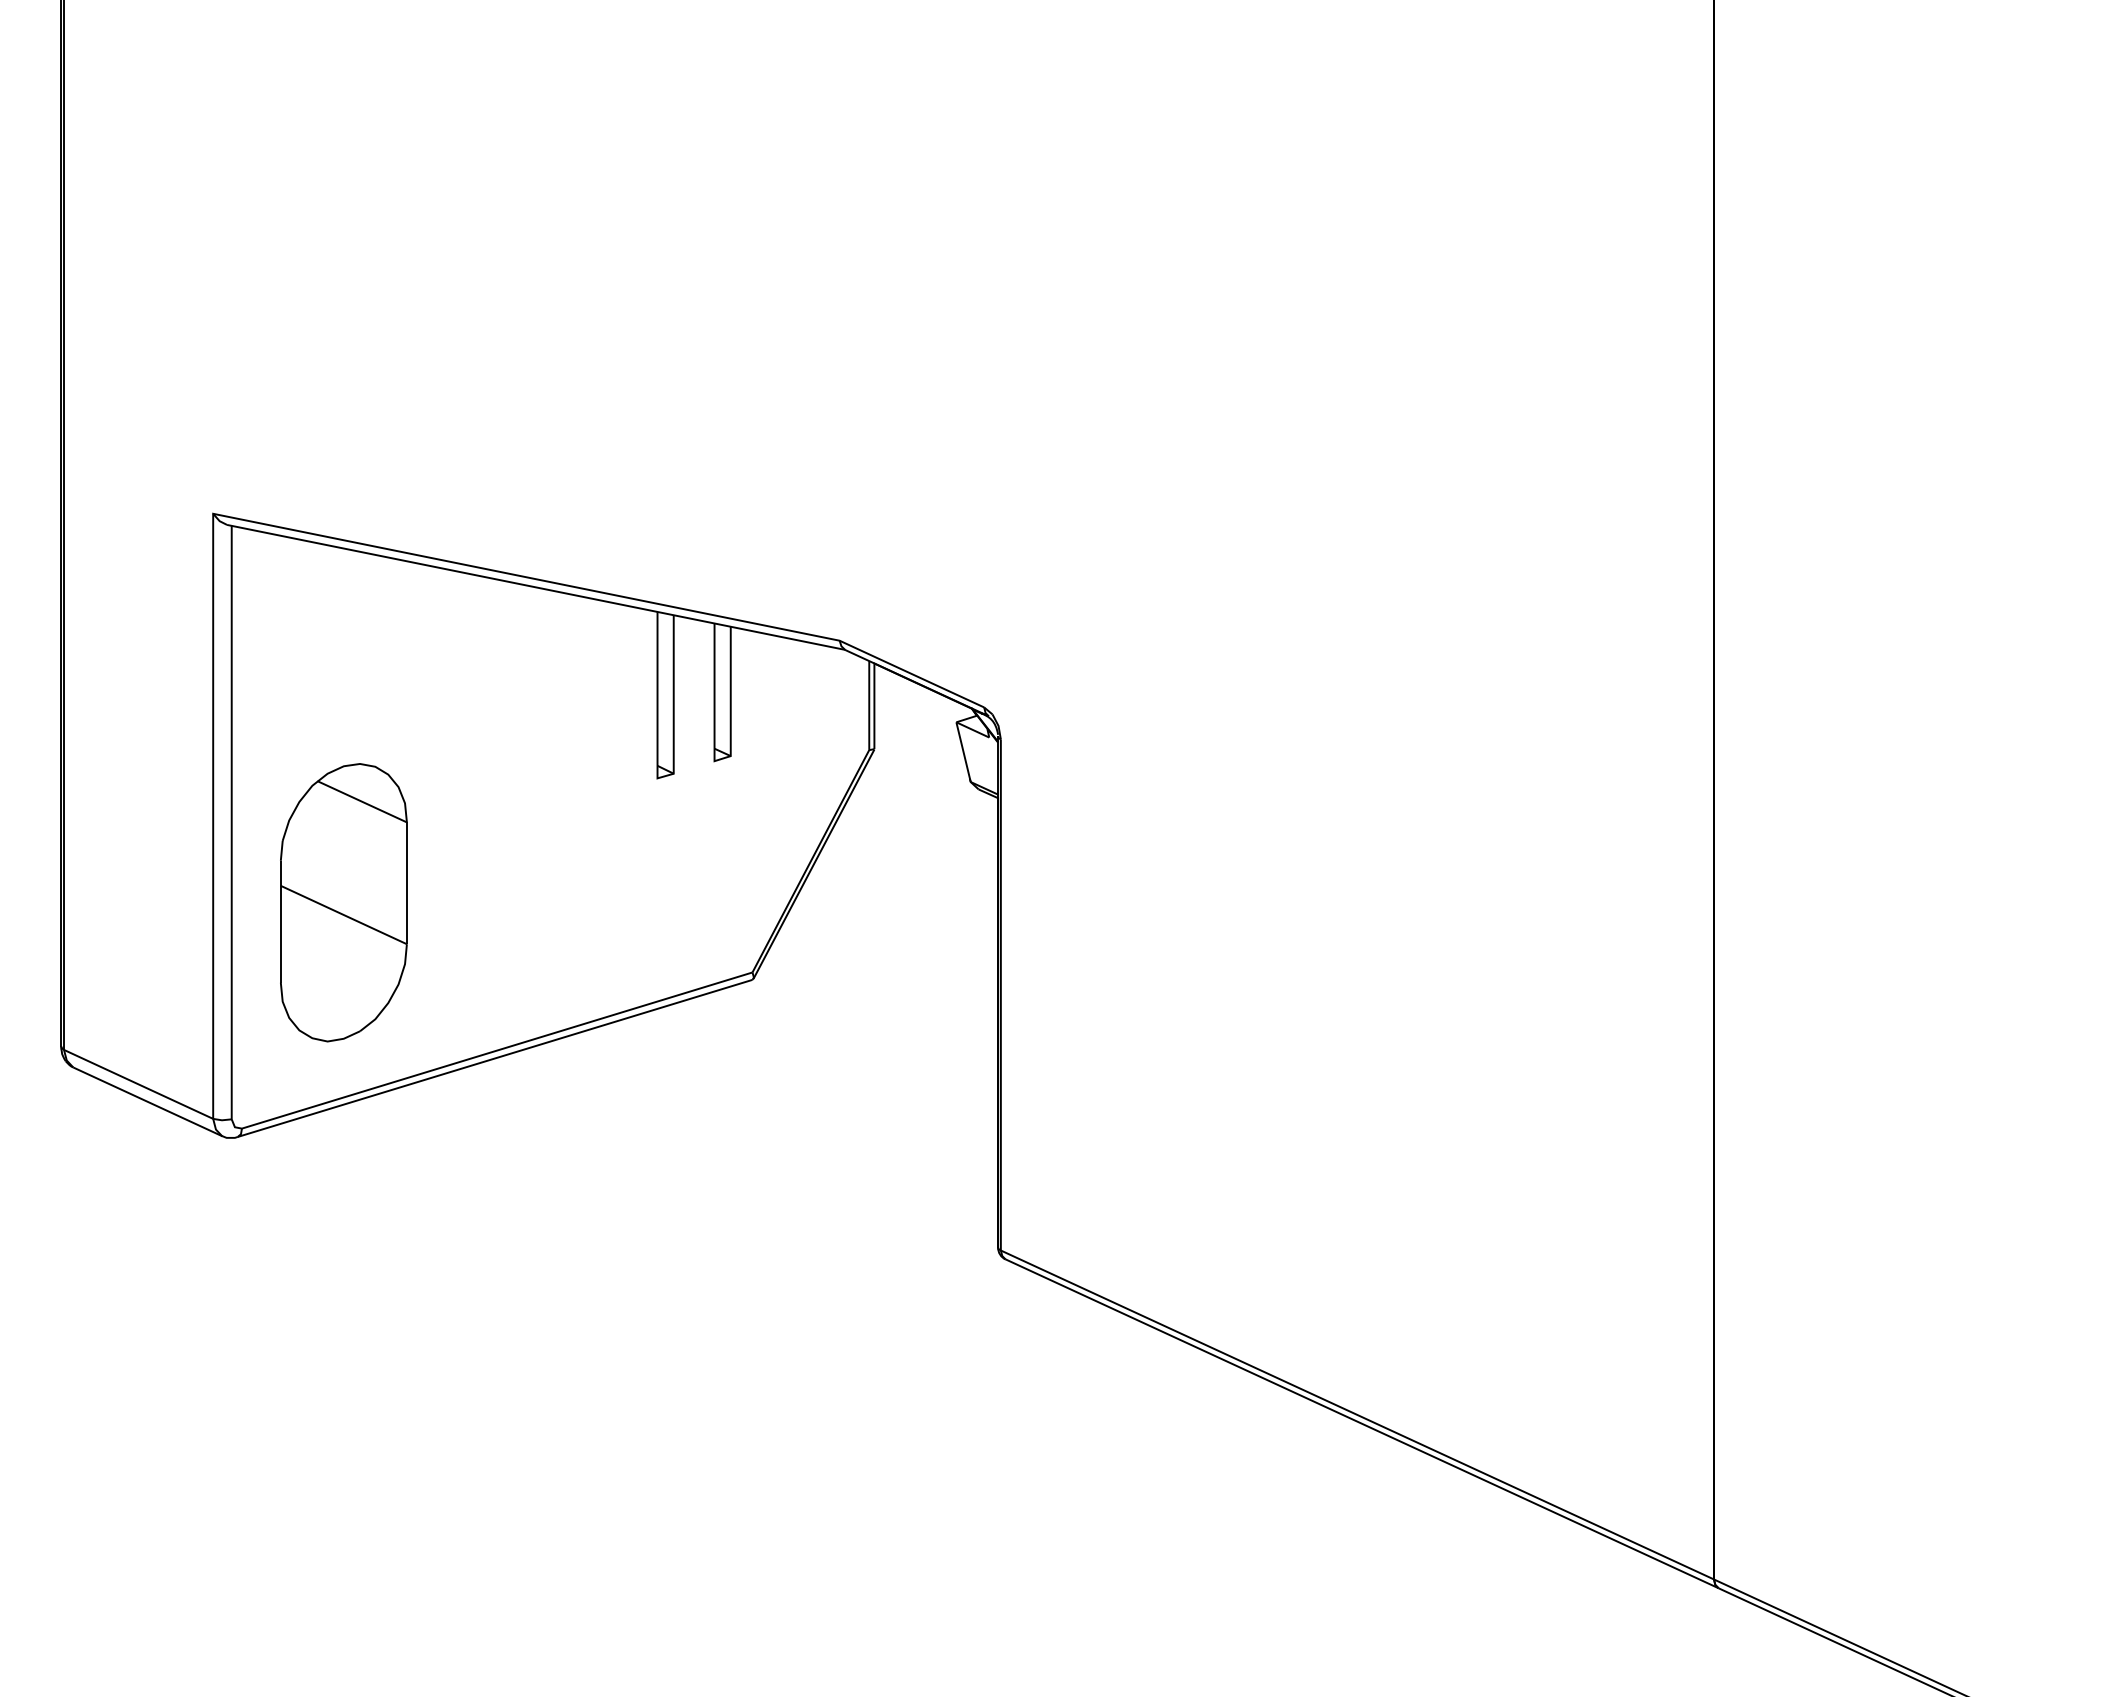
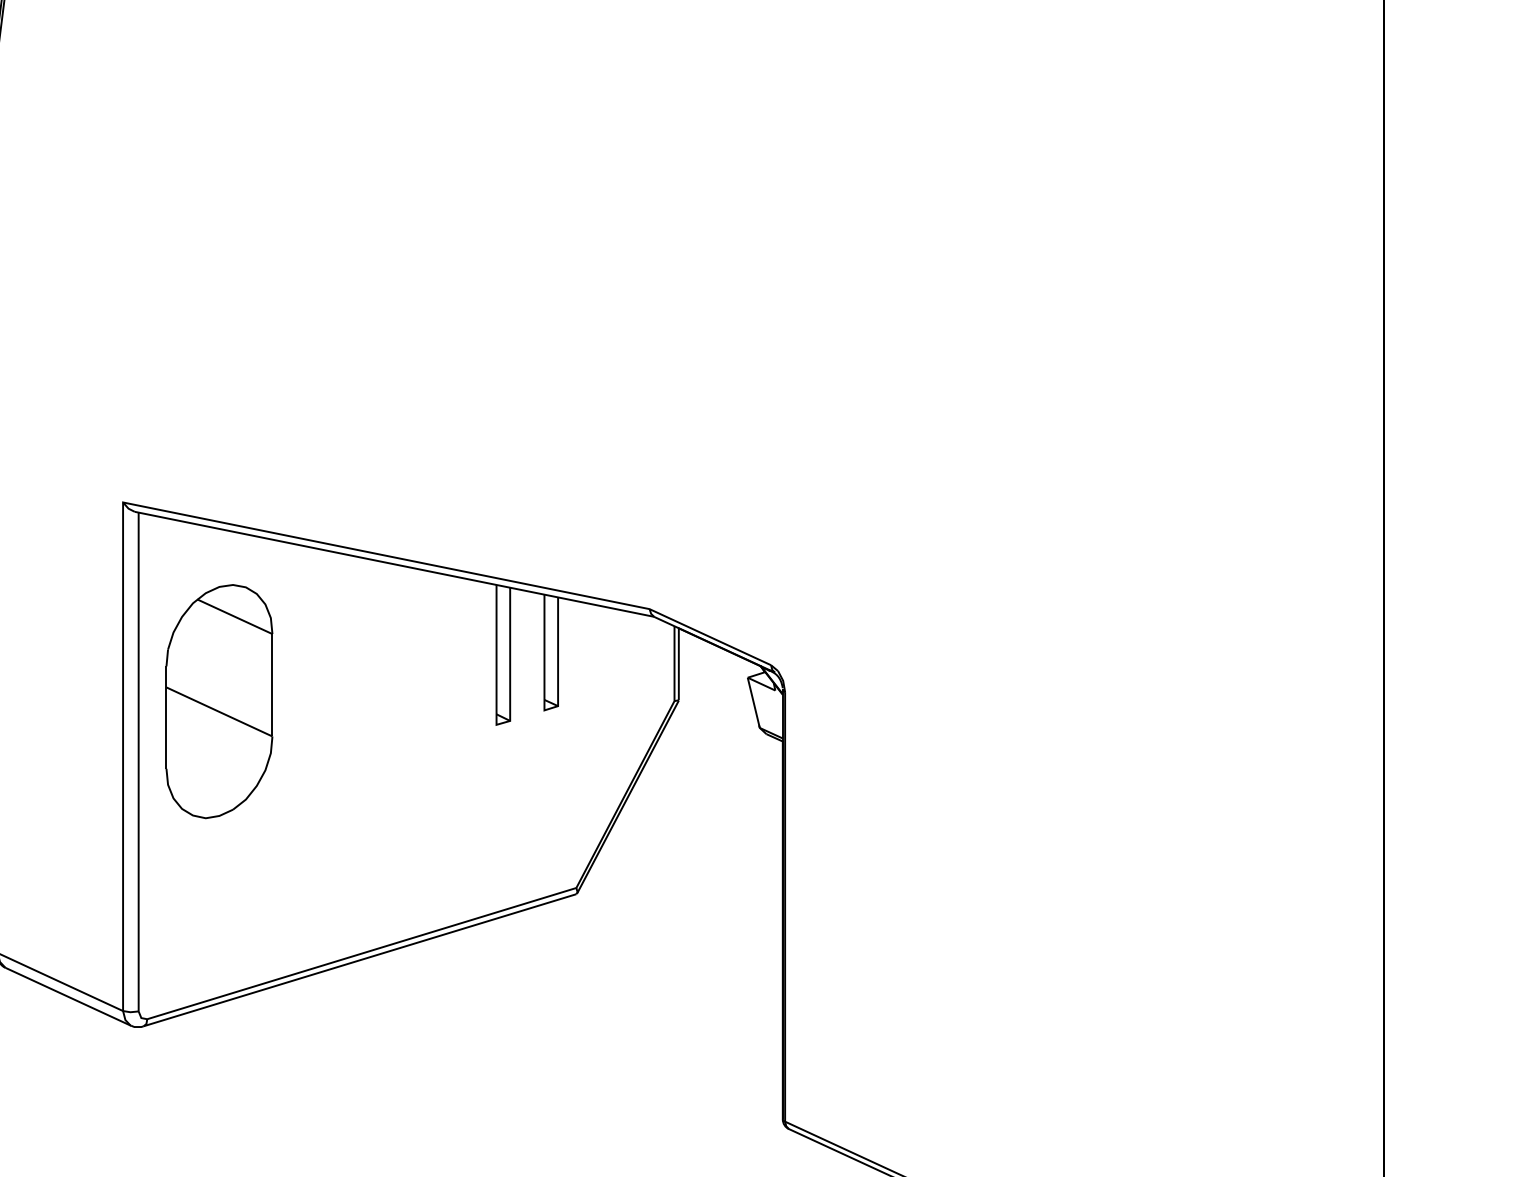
part: (343, 902) -> (219, 701), moved

